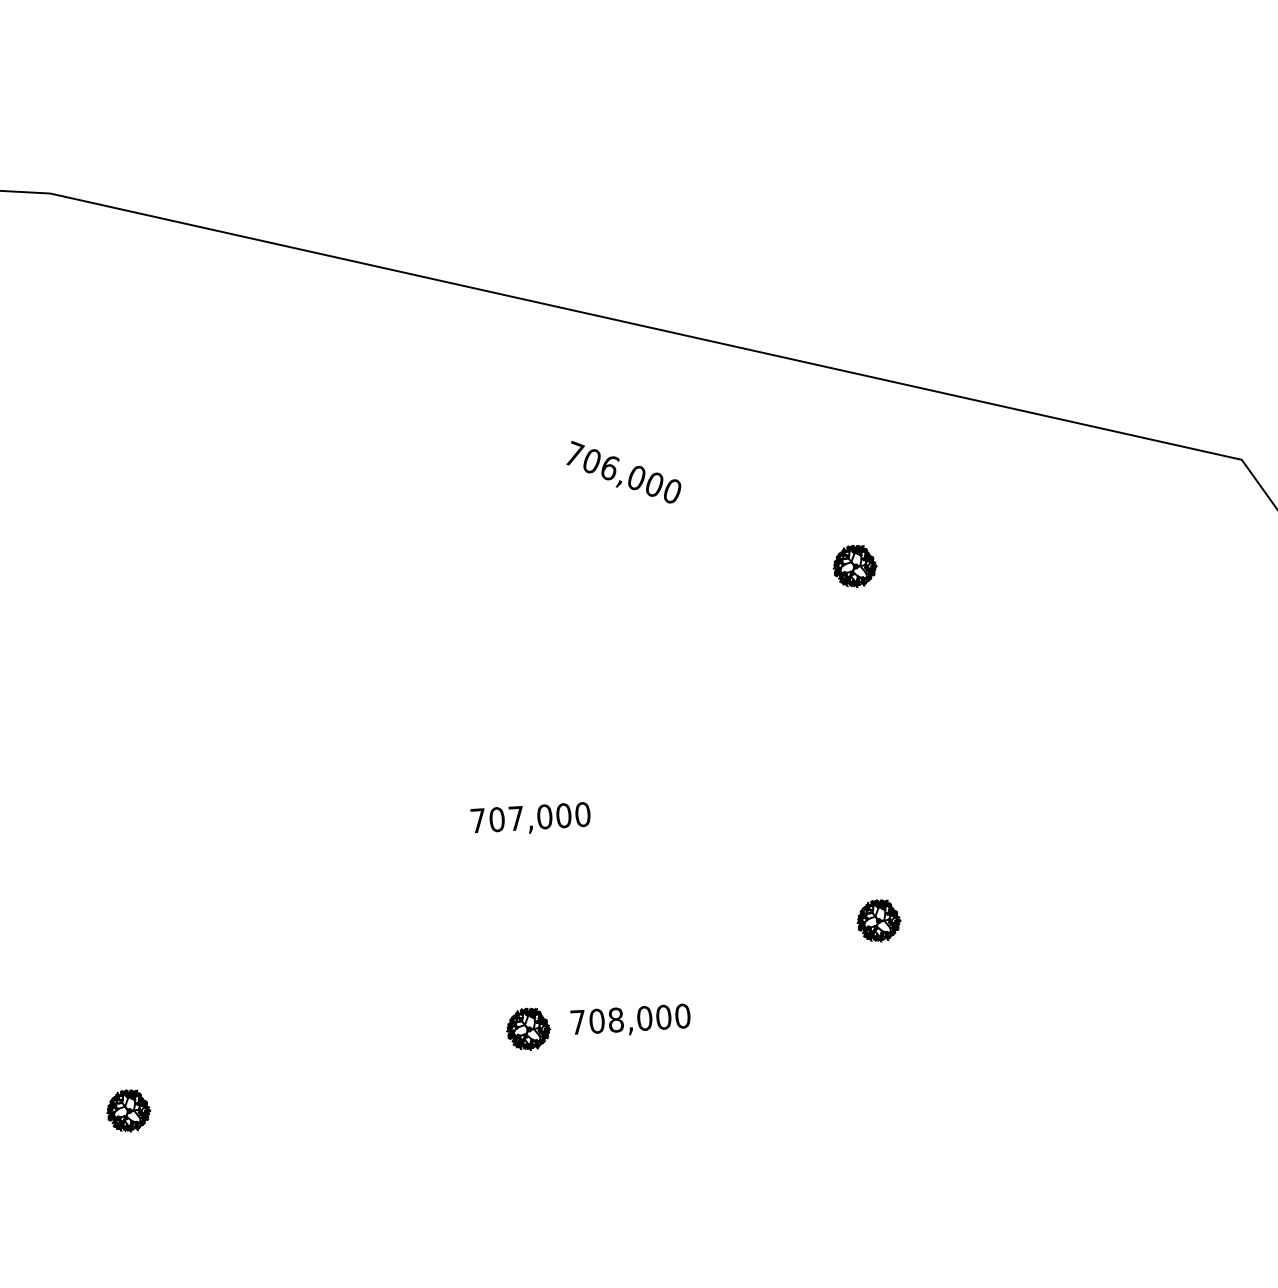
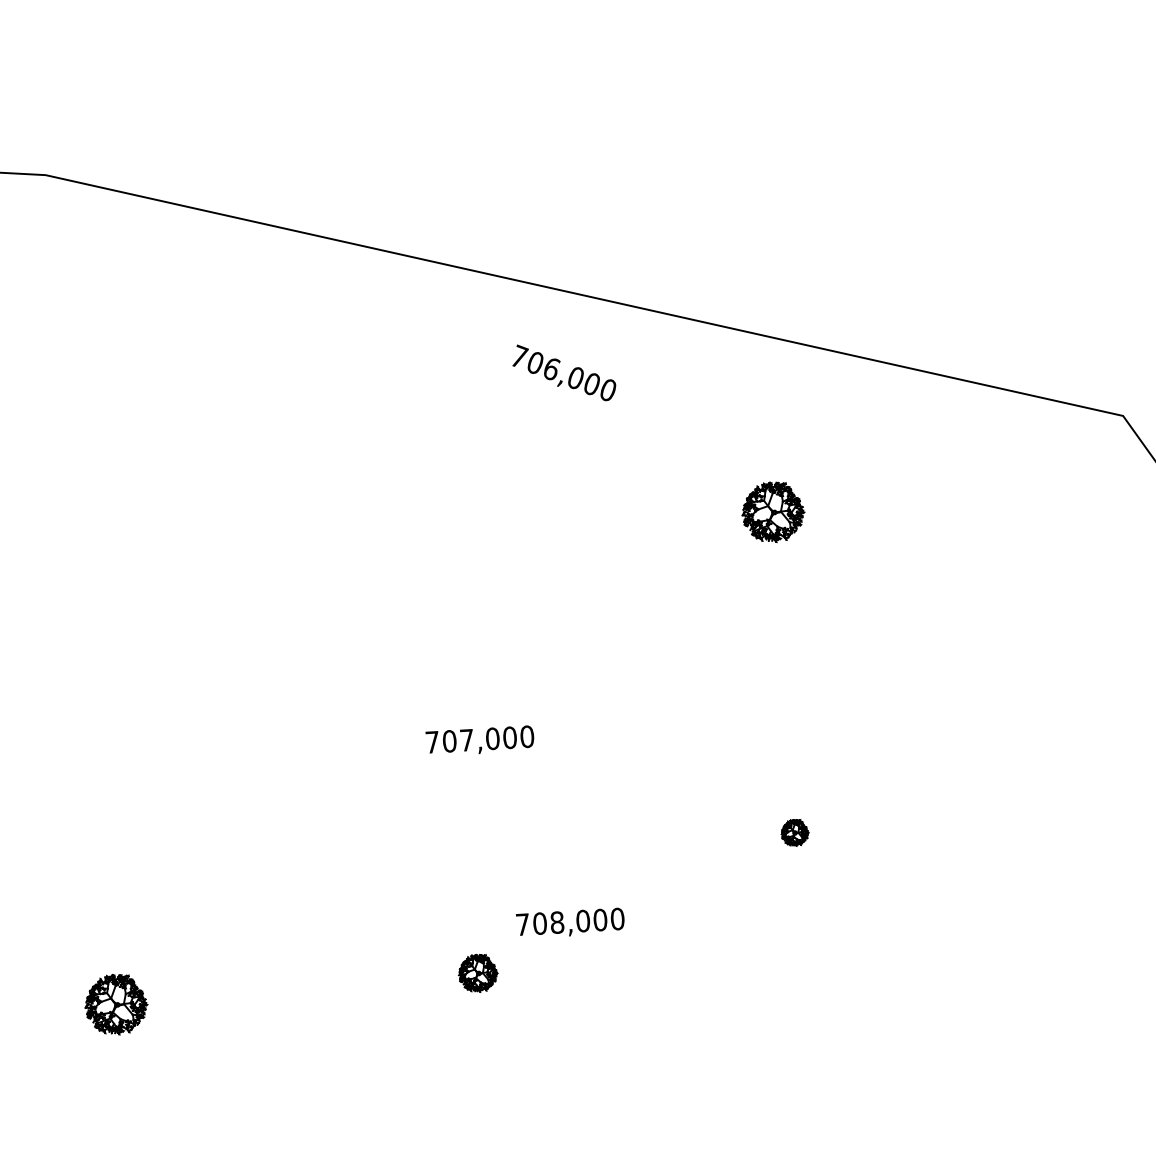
text: (623, 472) -> (563, 373), moved
part: (854, 566) -> (772, 512), size x1.6
part: (878, 920) -> (794, 832), size x0.7
part: (528, 1028) -> (478, 972), moved
part: (128, 1110) -> (116, 1004), size x1.6

